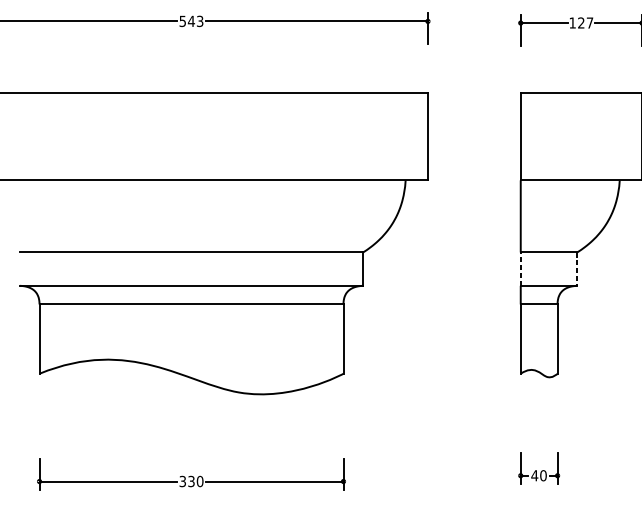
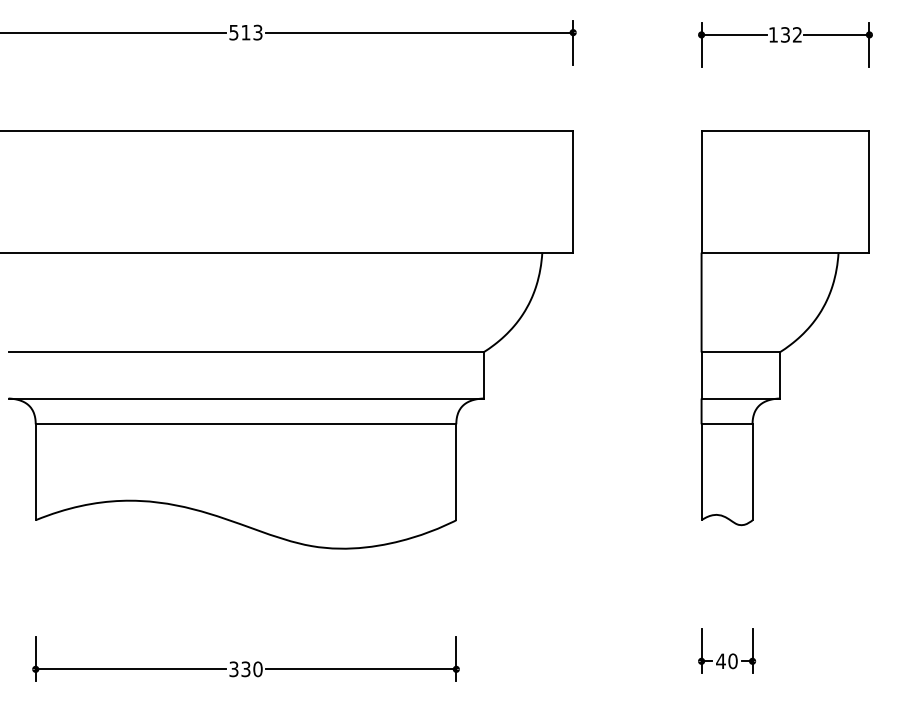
text: (191, 21) -> (245, 32), 543 -> 513
text: (585, 22) -> (791, 34), 127 -> 132
line: (520, 268) -> (701, 374), dashed -> solid
line: (577, 269) -> (779, 375), dashed -> solid

